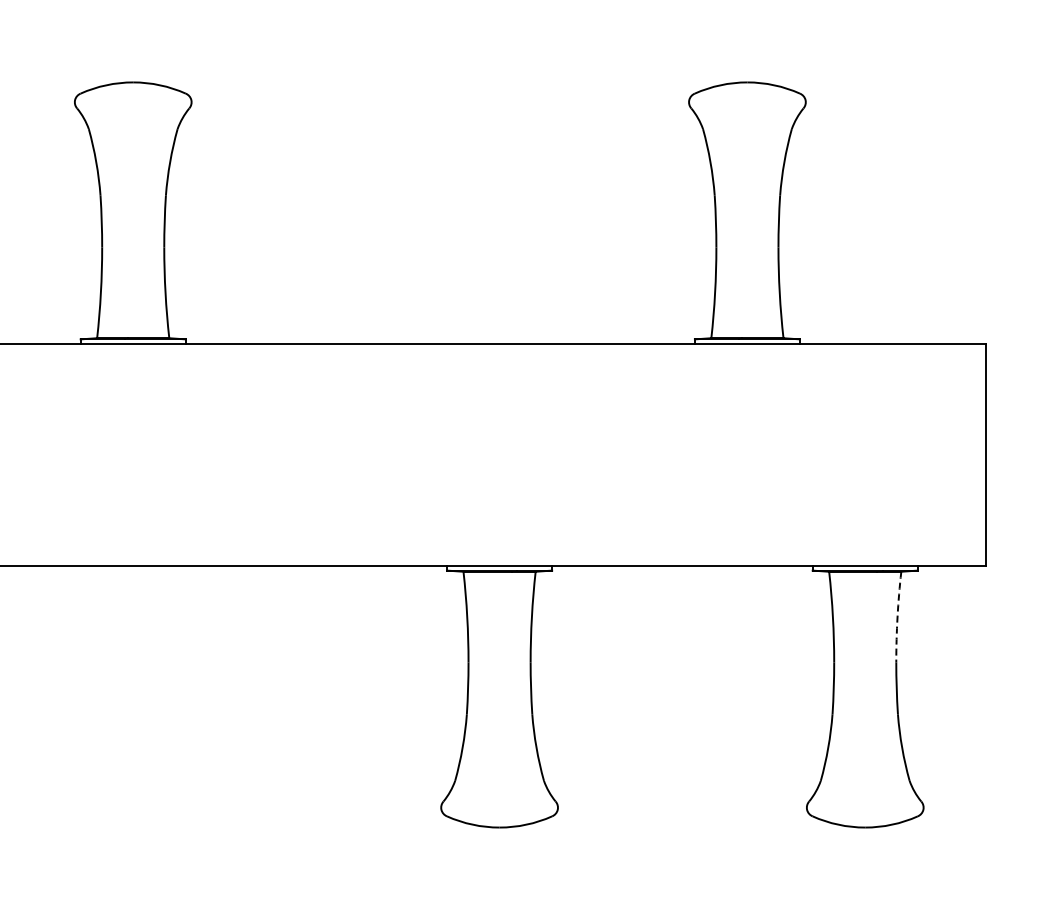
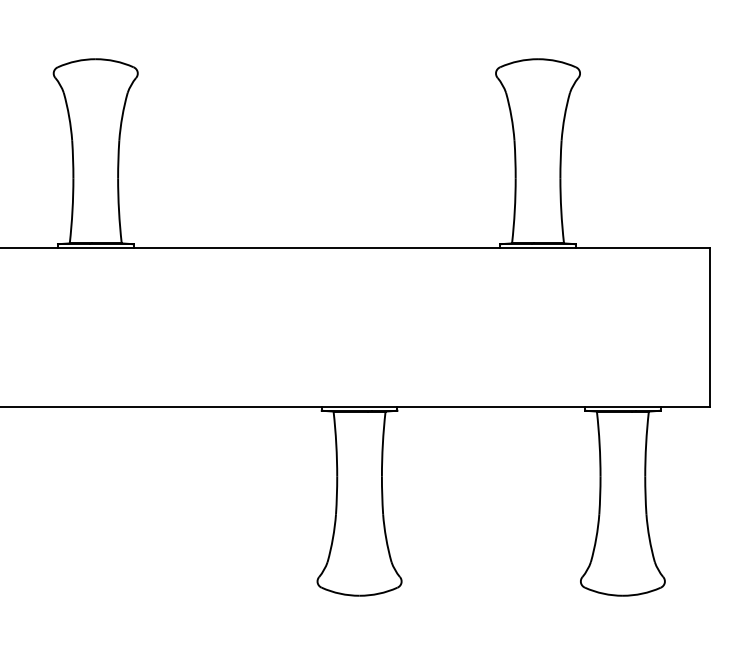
arc: (897, 616) -> (646, 443), dashed -> solid

